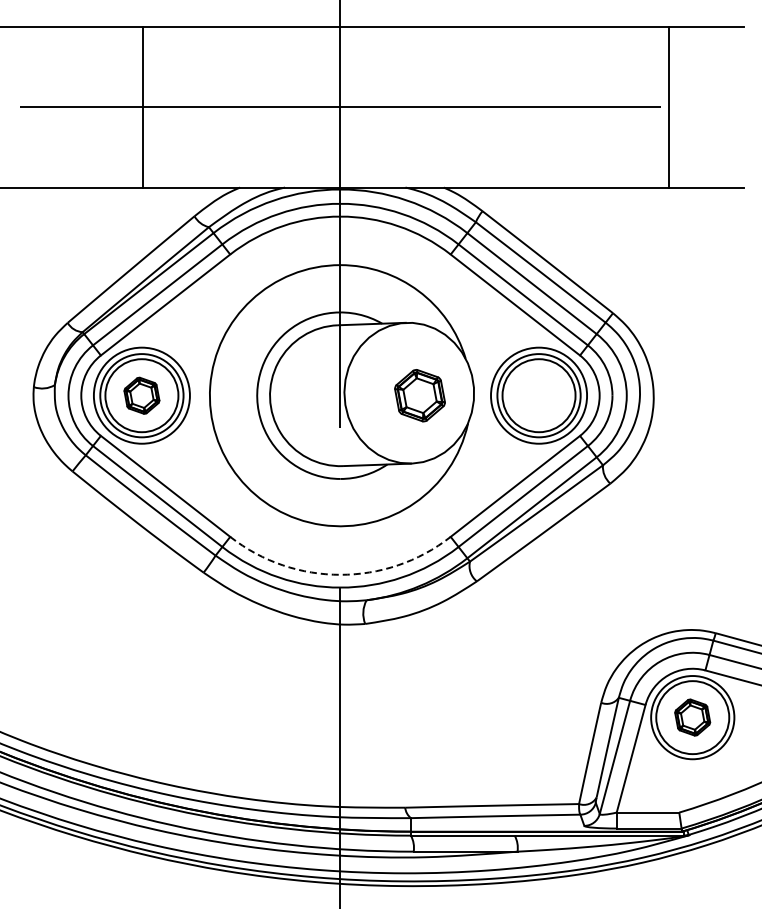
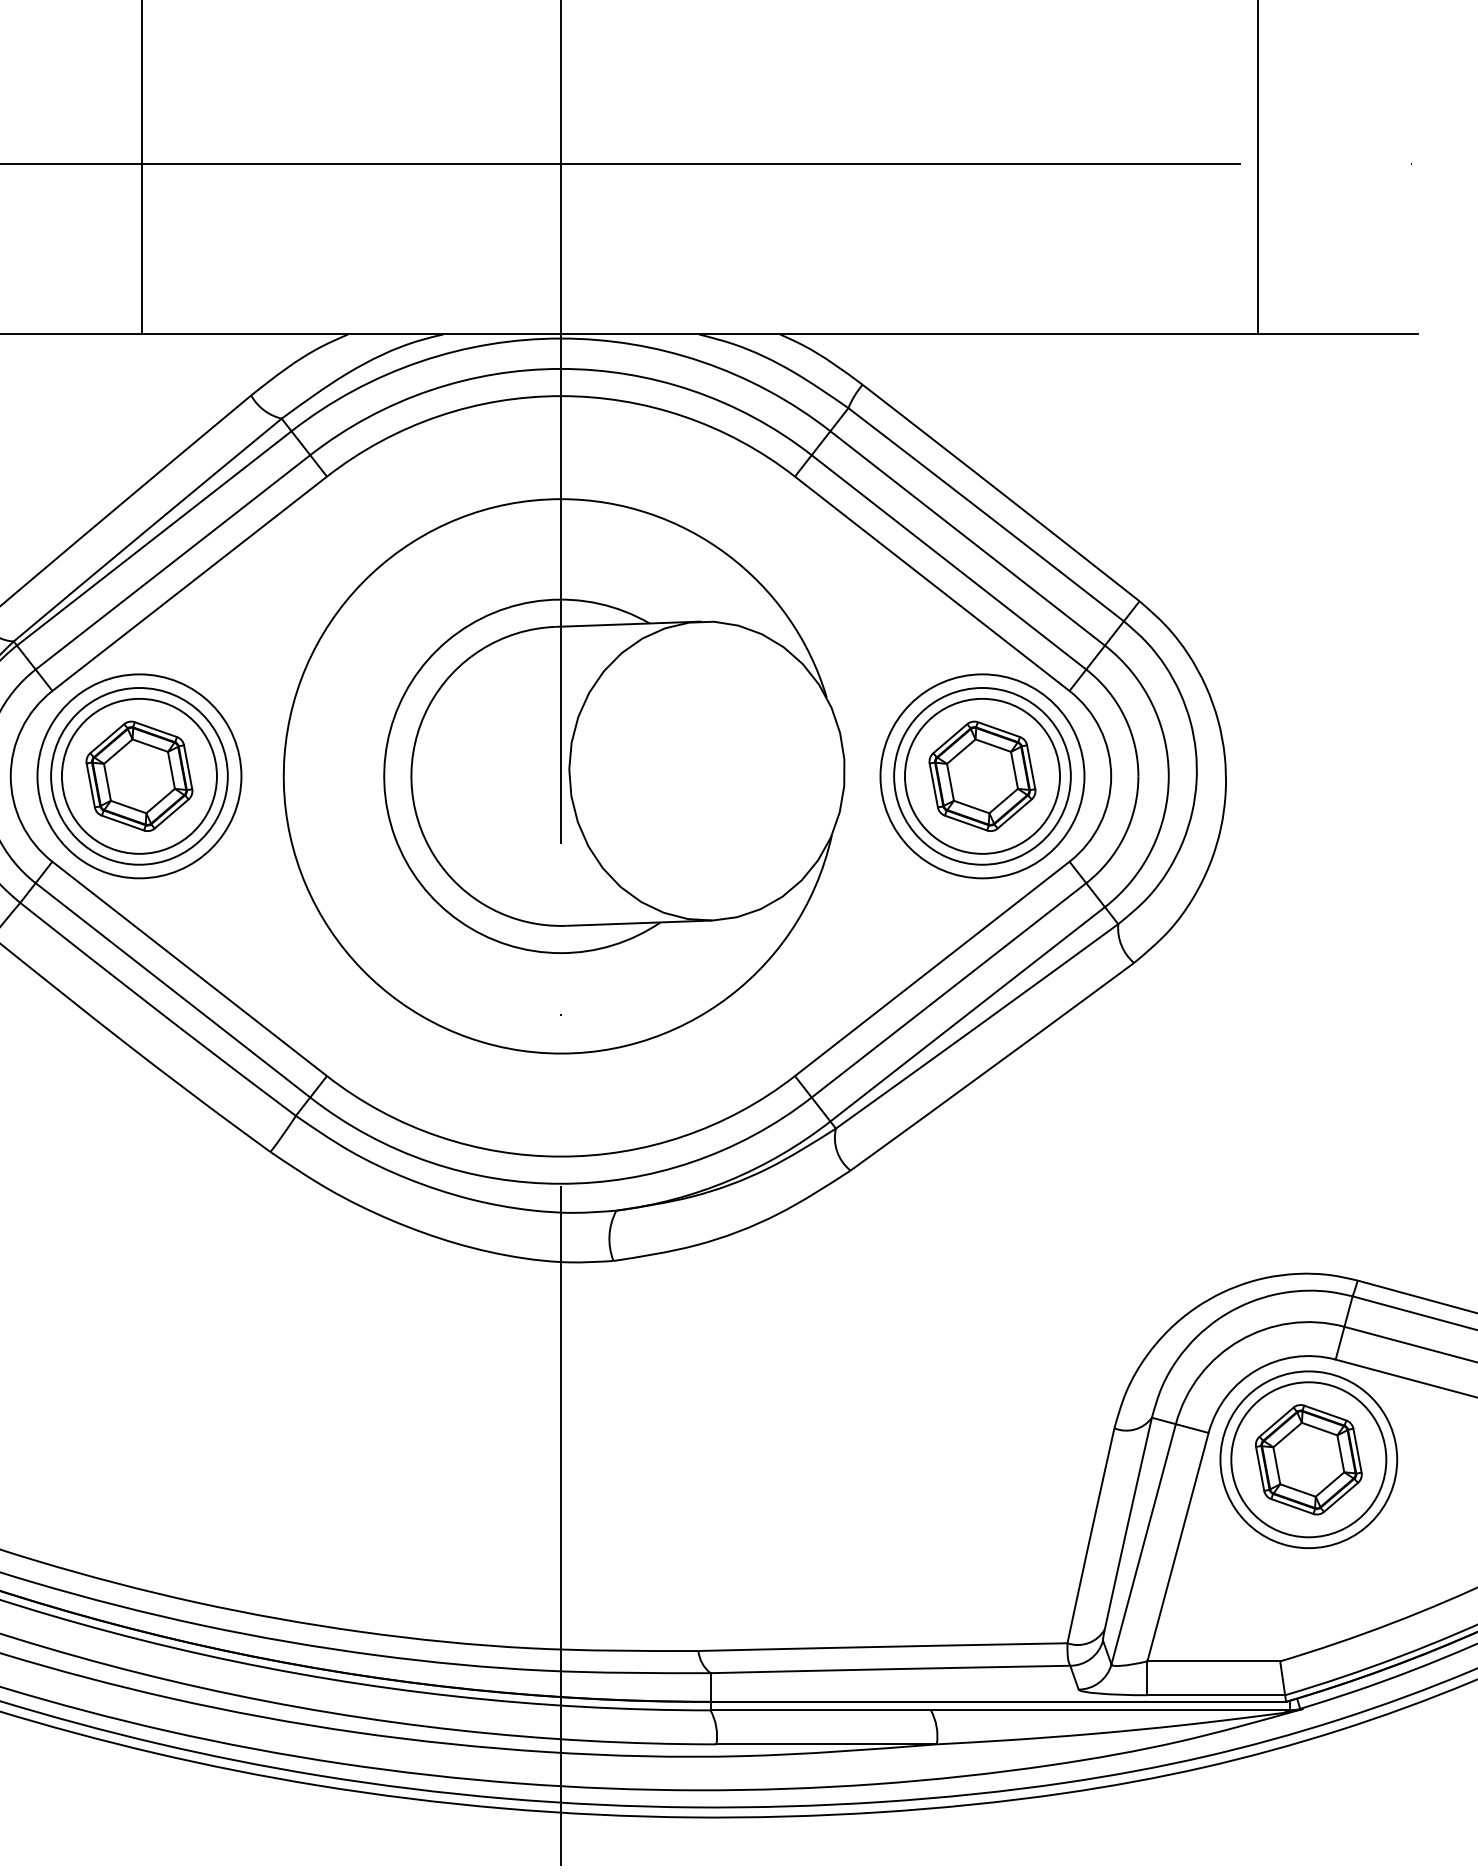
part: (141, 395) -> (138, 775), size x1.43
part: (419, 395) -> (981, 775), moved
arc: (340, 574) -> (561, 1155), dashed -> solid
part: (692, 717) -> (1308, 1459), size x1.43

